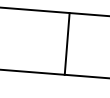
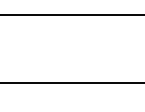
line: (67, 43) -> (98, 48), removed

